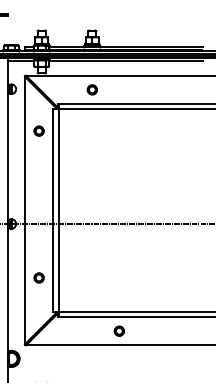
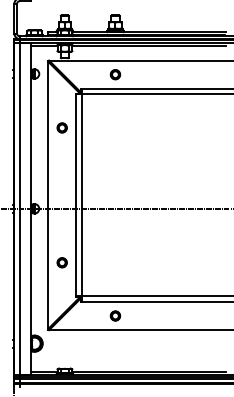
part: (38, 130) -> (61, 127), moved
part: (119, 330) -> (115, 315), moved

